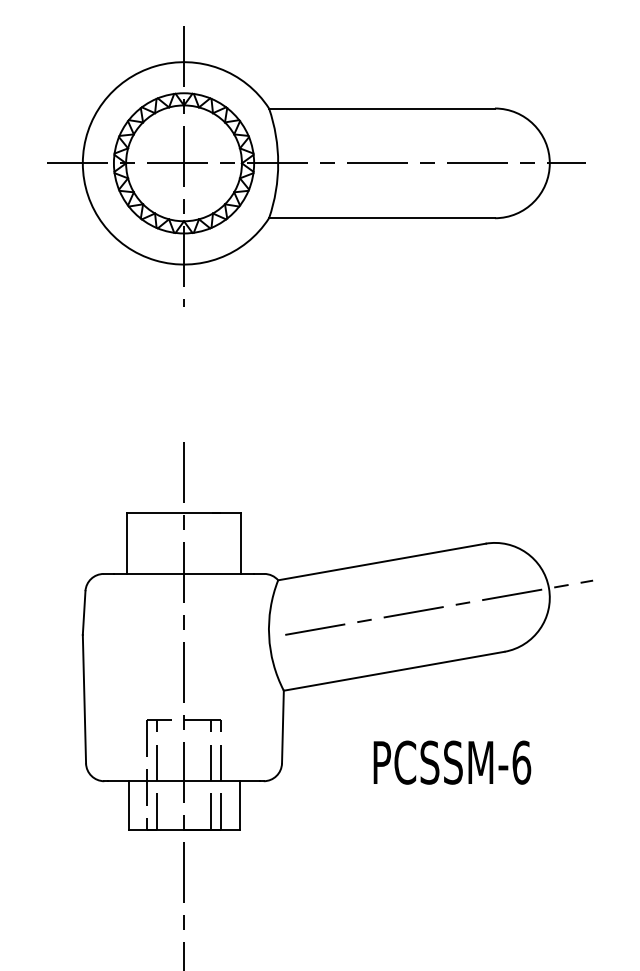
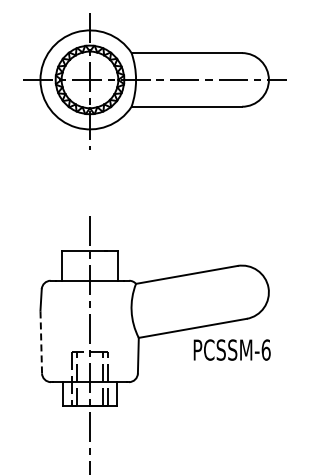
line: (438, 608) -> (214, 297), removed
line: (84, 698) -> (41, 341), solid -> dashed
text: (450, 761) -> (231, 349), moved

